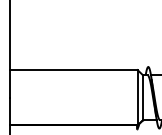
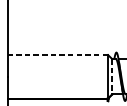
line: (74, 70) -> (58, 55), solid -> dashed
line: (143, 98) -> (112, 77), solid -> dashed

